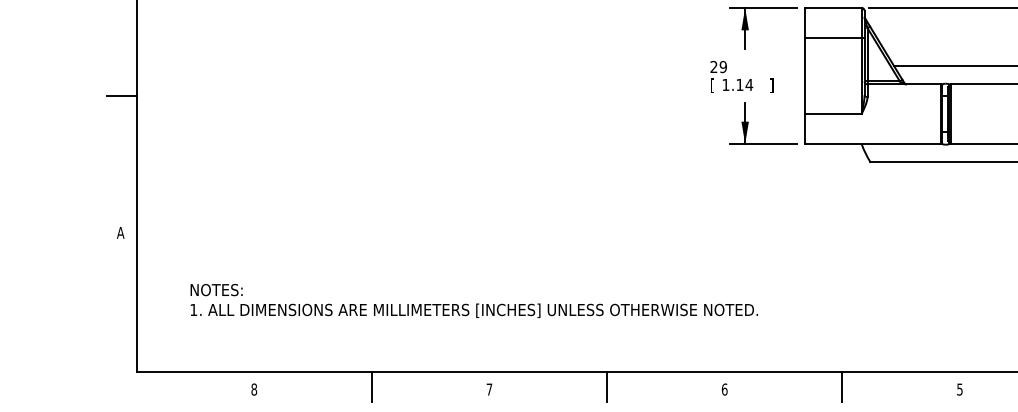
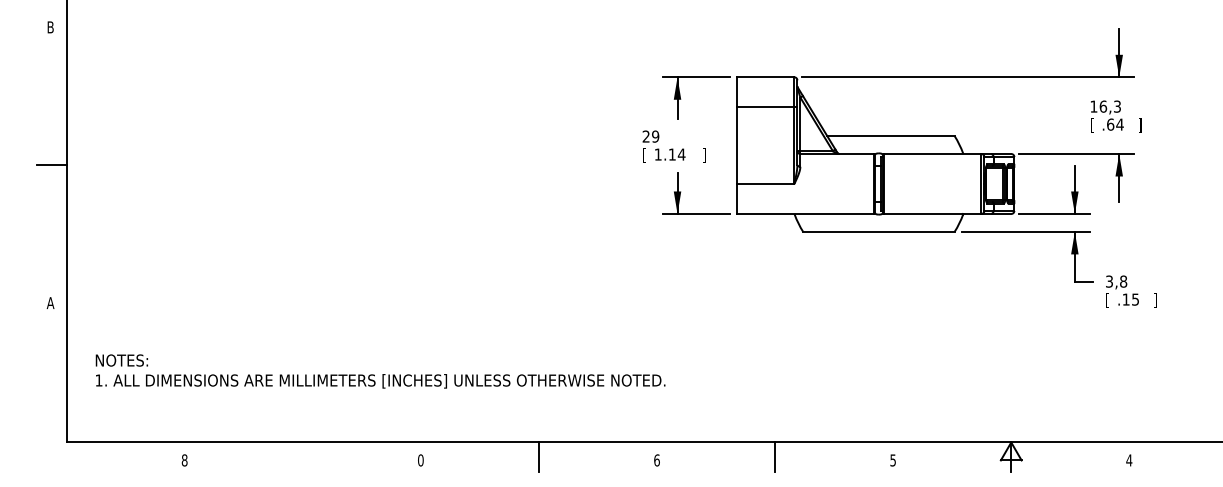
text: (474, 300) -> (380, 371), moved
line: (371, 386) -> (302, 457), removed
text: (489, 389) -> (420, 460), 7 -> 0

